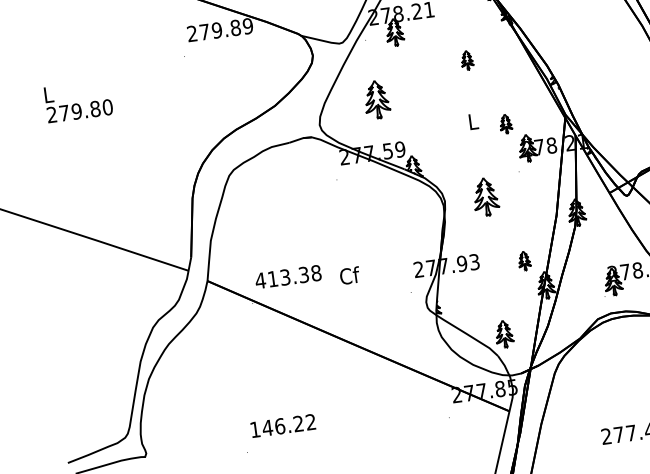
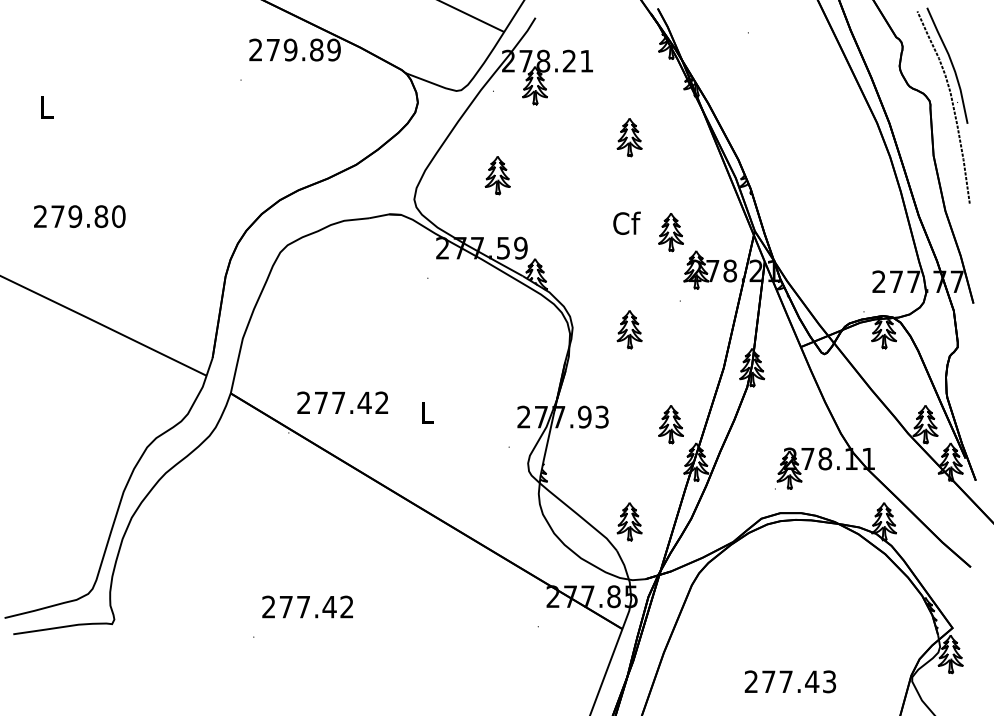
part: (467, 60) -> (629, 137), size x1.43
part: (376, 99) -> (497, 175), size x0.71
text: (79, 111) -> (79, 216), moved
text: (473, 121) -> (626, 222), L -> Cf
part: (505, 123) -> (670, 232), size x1.43
part: (485, 197) -> (629, 329), size x0.71
part: (524, 260) -> (670, 424), size x1.43
text: (349, 275) -> (427, 412), Cf -> L
text: (288, 276) -> (342, 402), 413.38 -> 277.42
text: (277, 426) -> (299, 606), 146.22 -> 277.42

